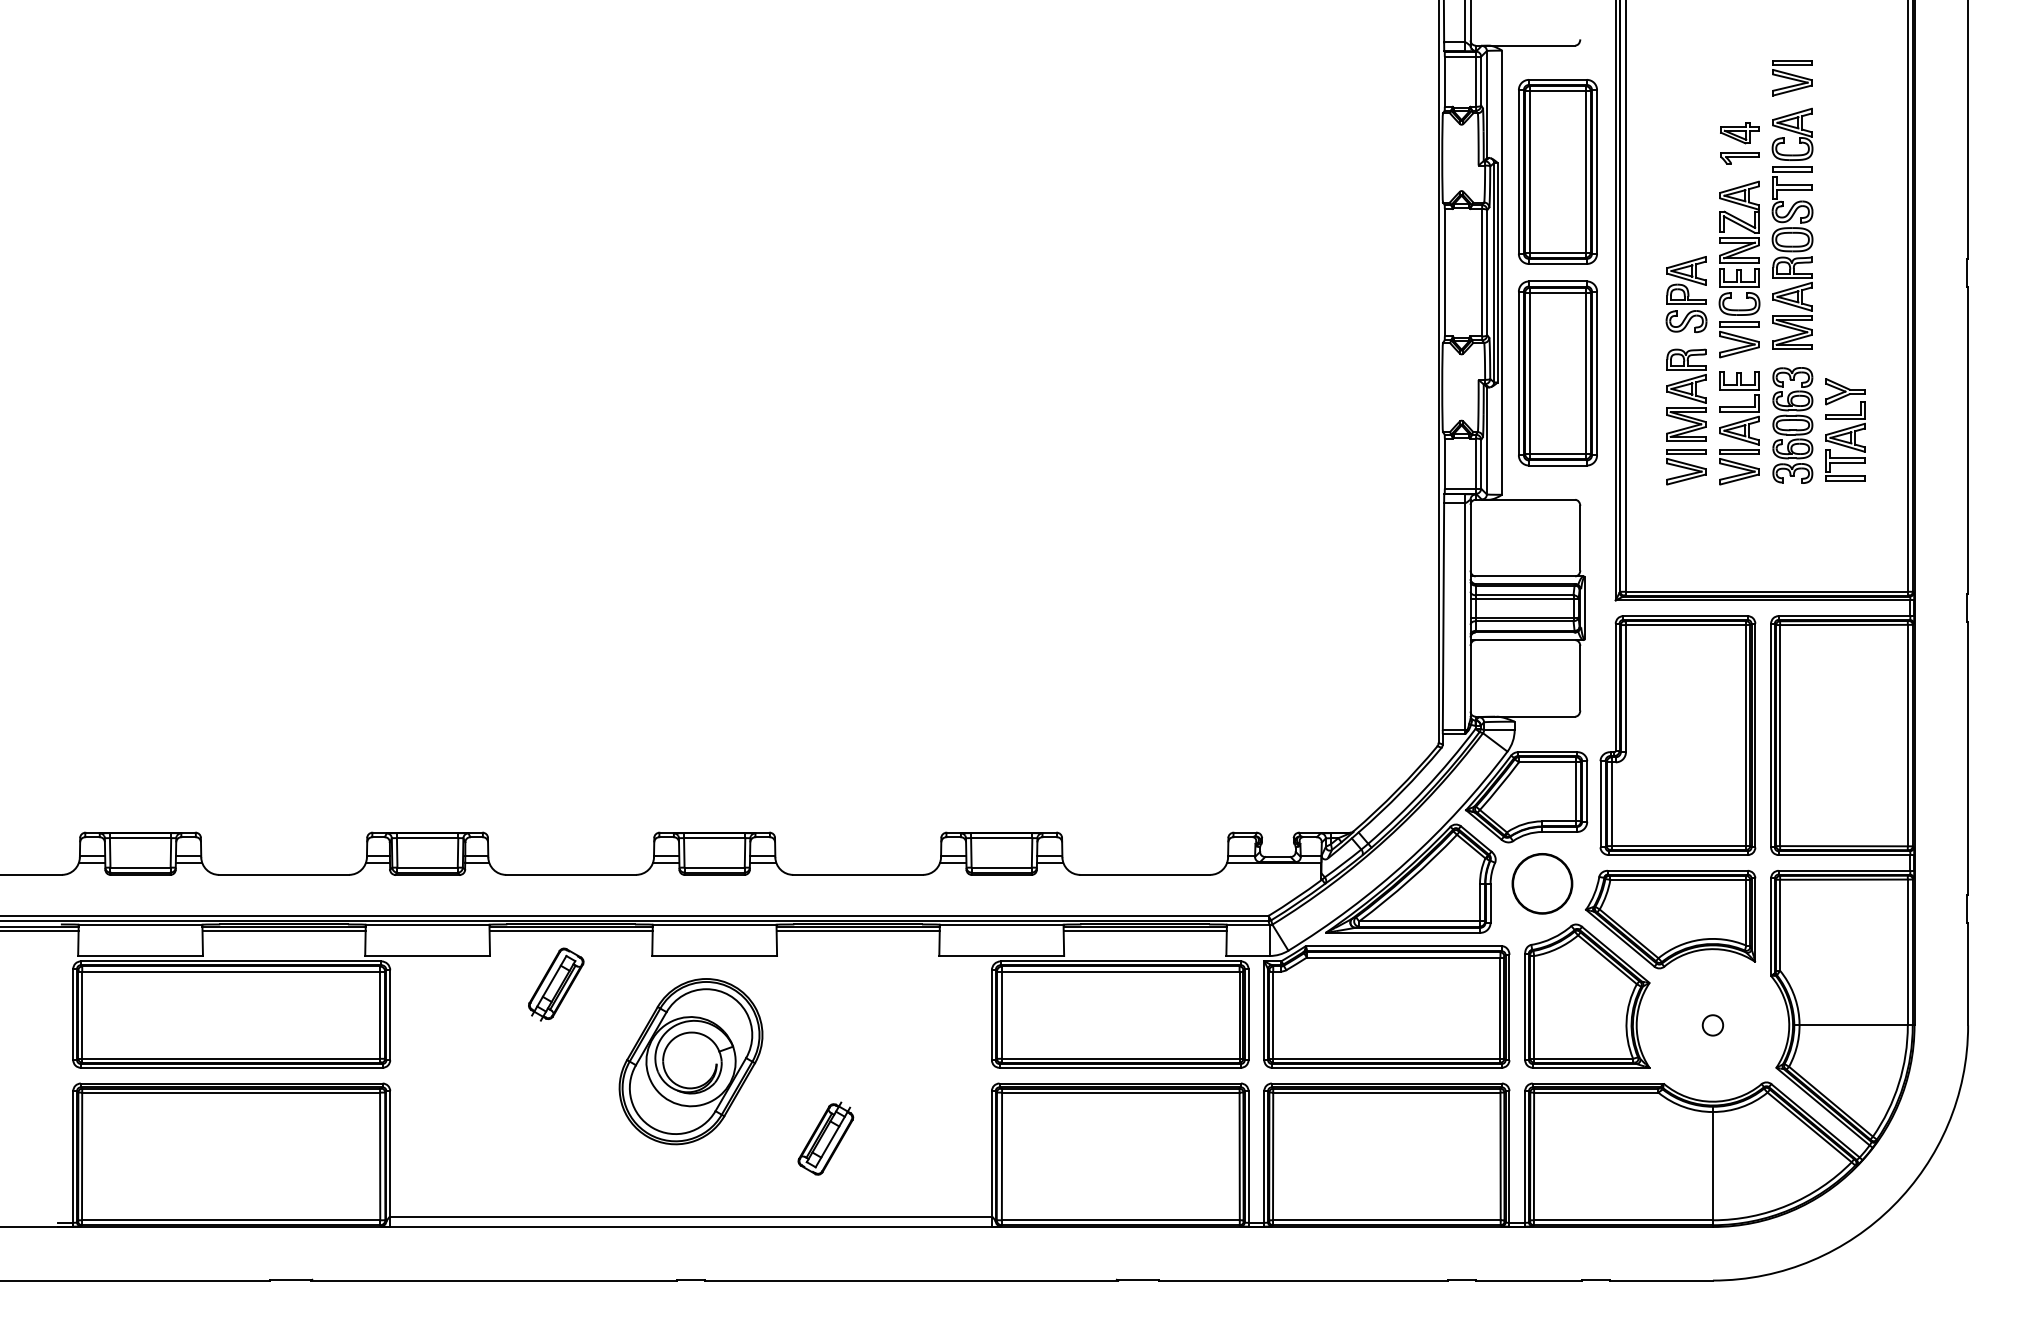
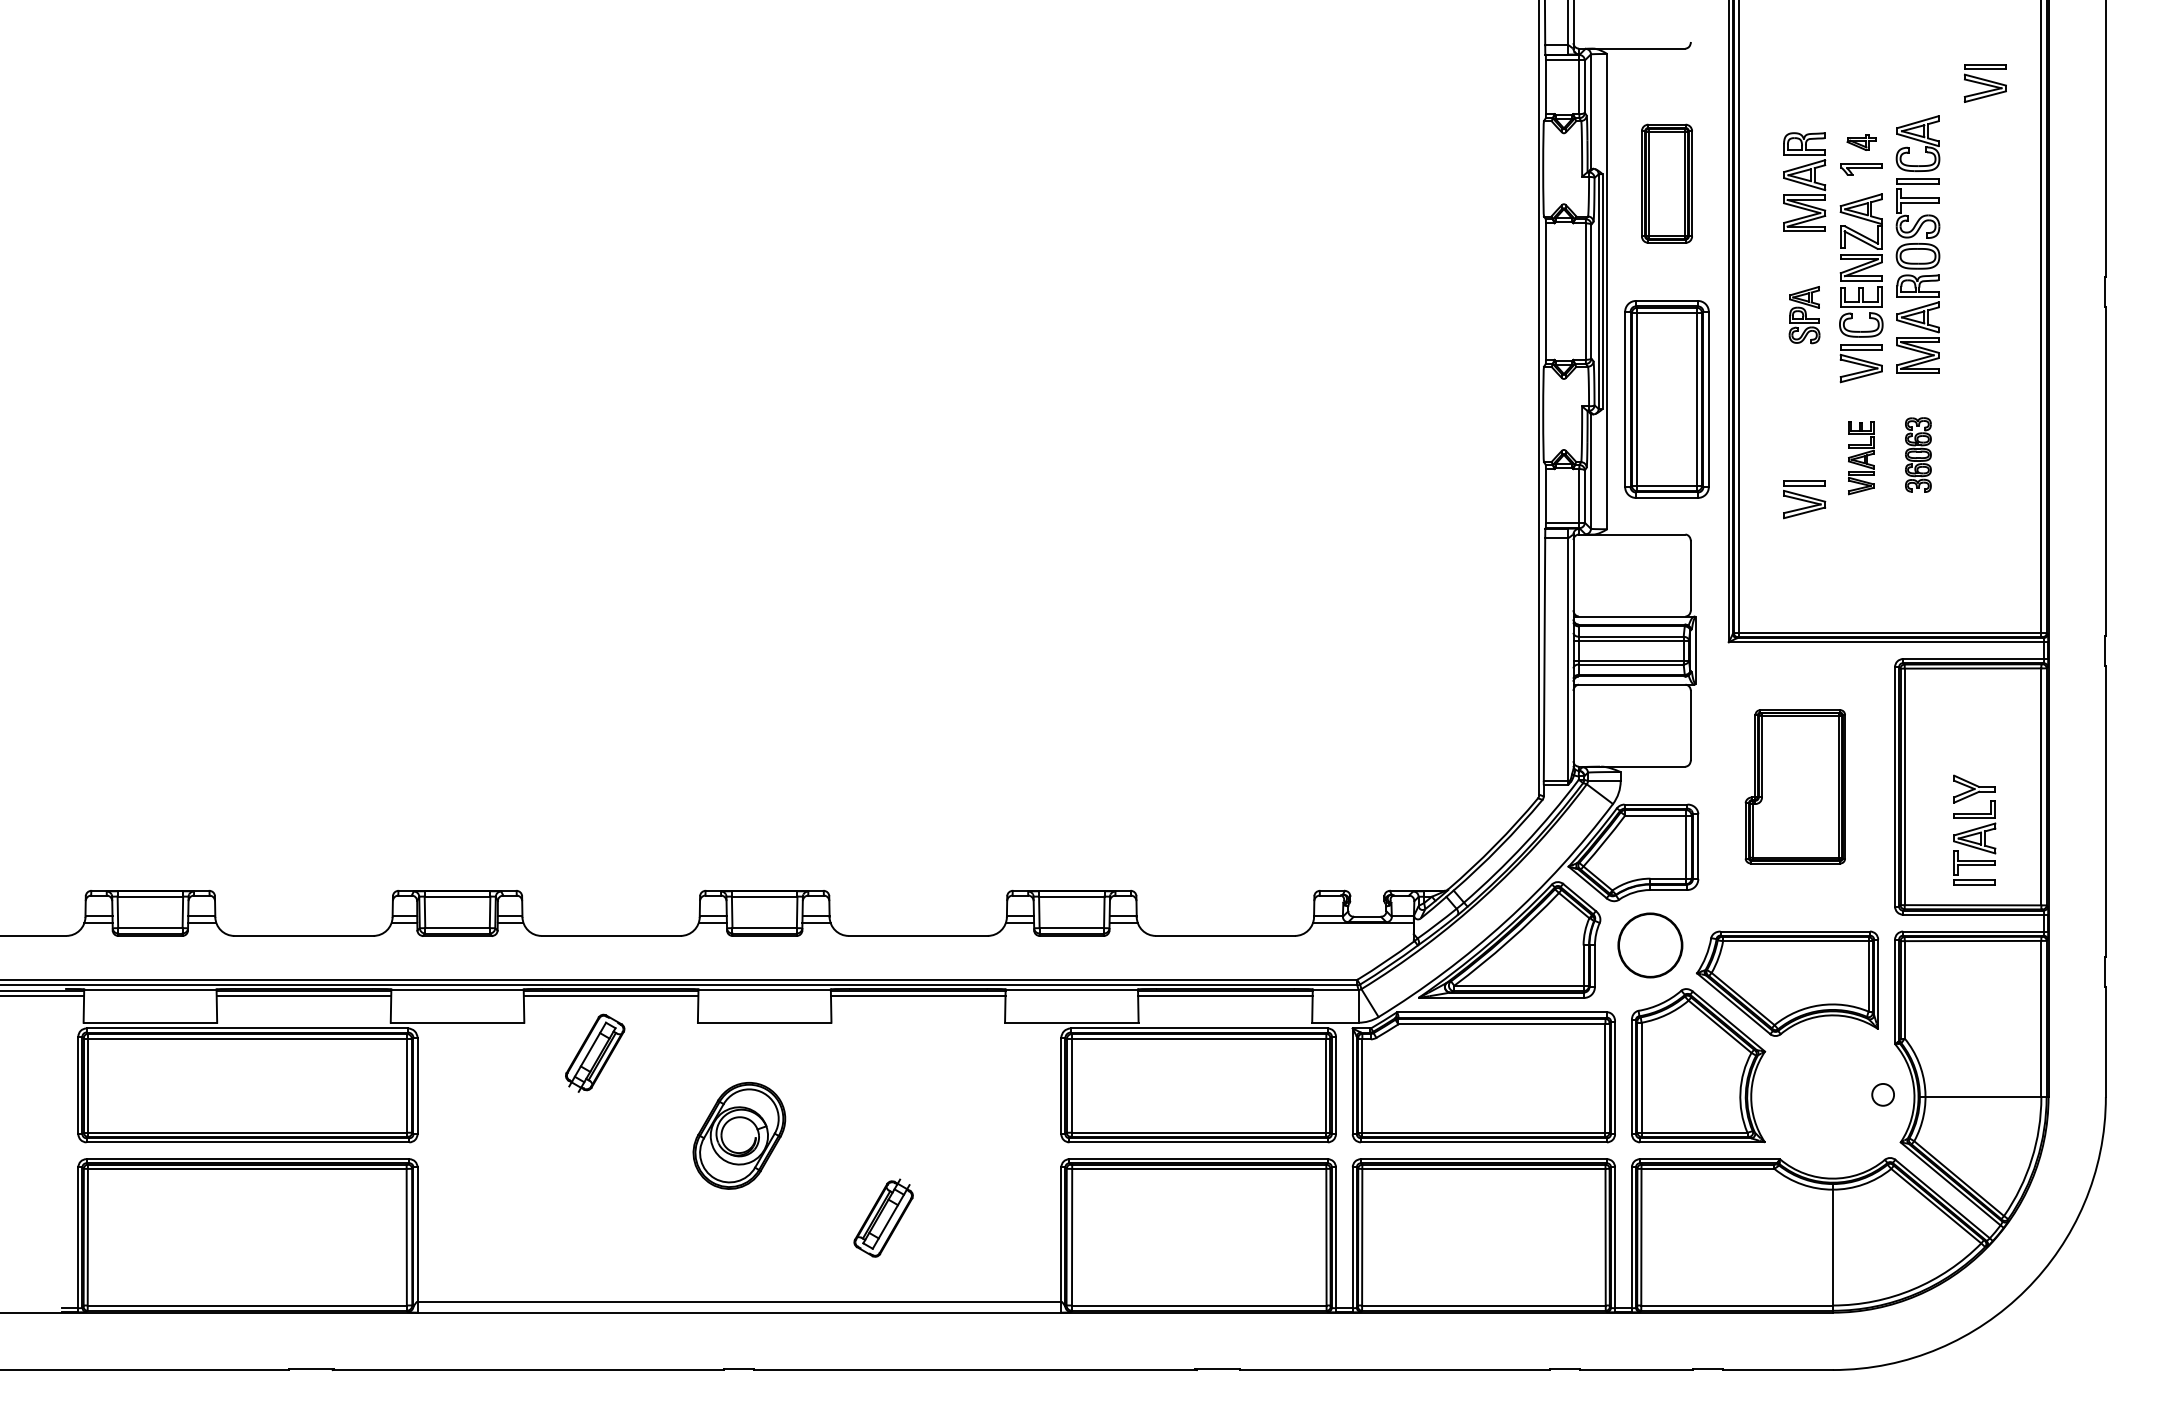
part: (1792, 78) -> (1985, 83), moved
part: (1739, 133) -> (1861, 142), size x0.7
part: (1557, 171) -> (1666, 183), size x0.6
part: (1686, 294) -> (1804, 314), size x0.7
part: (1686, 394) -> (1804, 181), moved
part: (1792, 425) -> (1917, 455), size x0.6
part: (1739, 428) -> (1861, 458), size x0.6
part: (1845, 429) -> (1974, 829), moved
part: (1677, 735) -> (1794, 786), size x0.6
circle: (1712, 1025) -> (1882, 1094), moved
part: (690, 1061) -> (738, 1135), size x0.6

